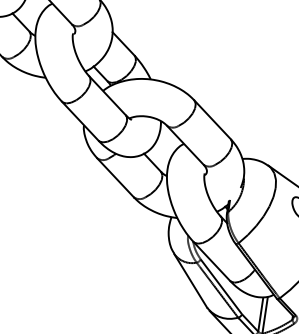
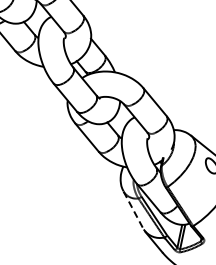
line: (190, 282) -> (133, 211), solid -> dashed

